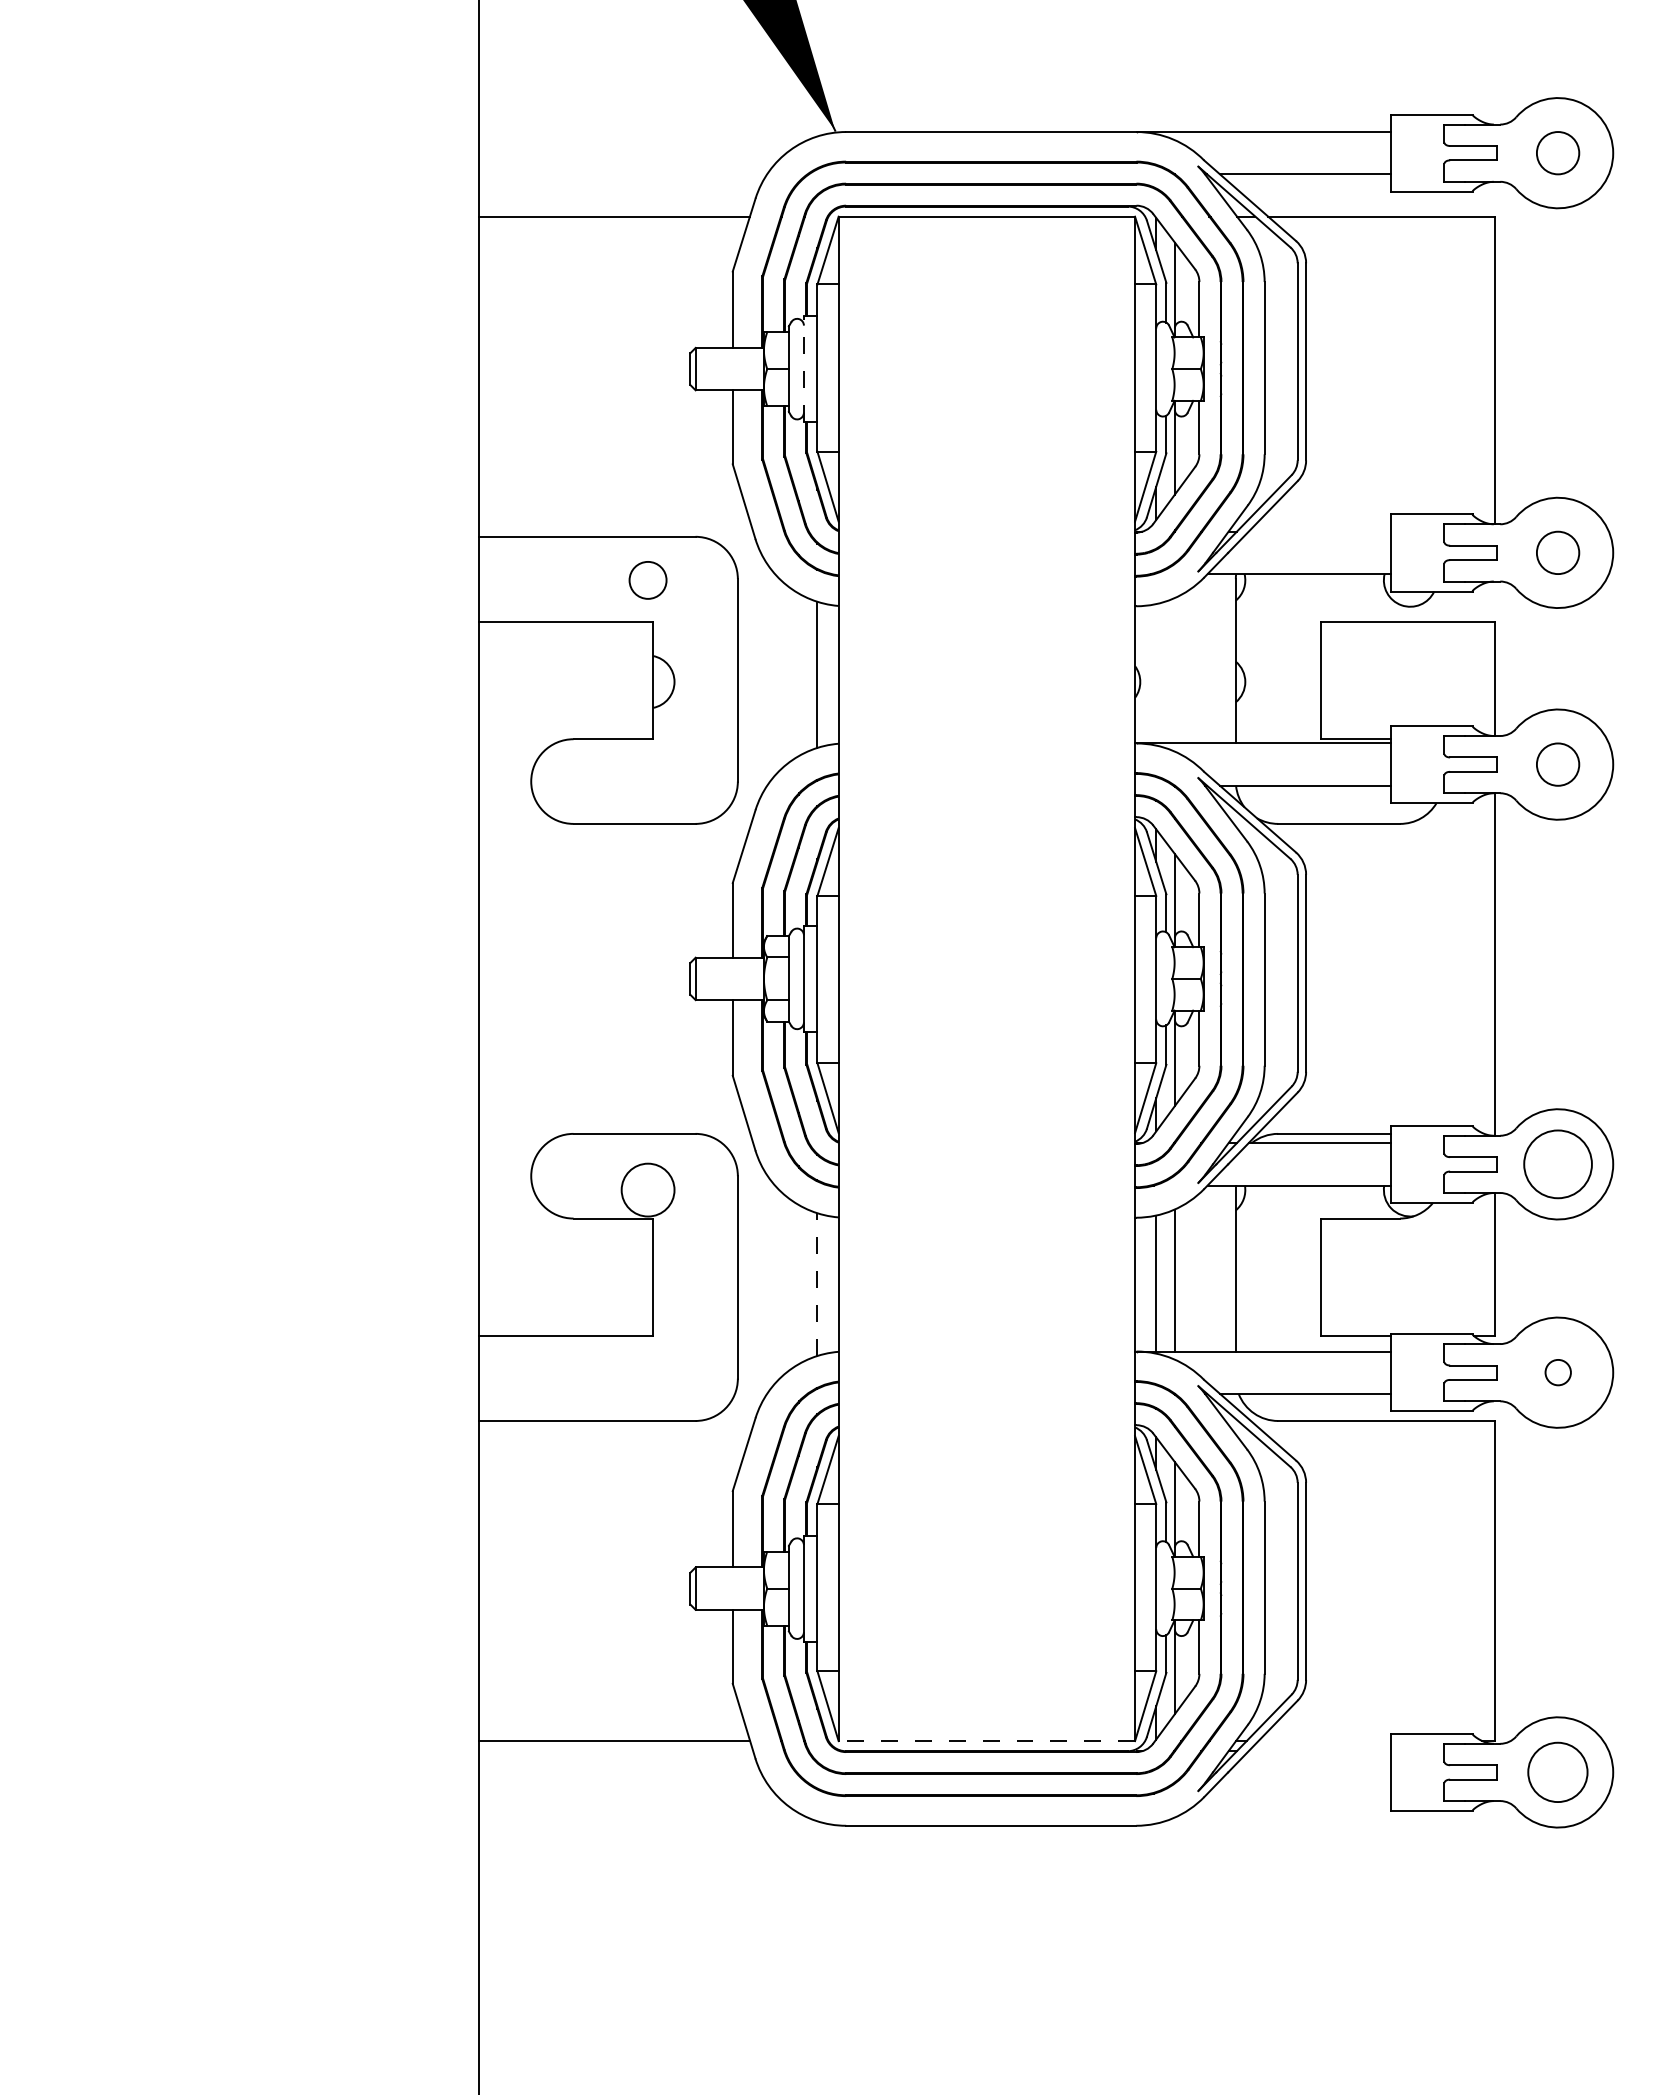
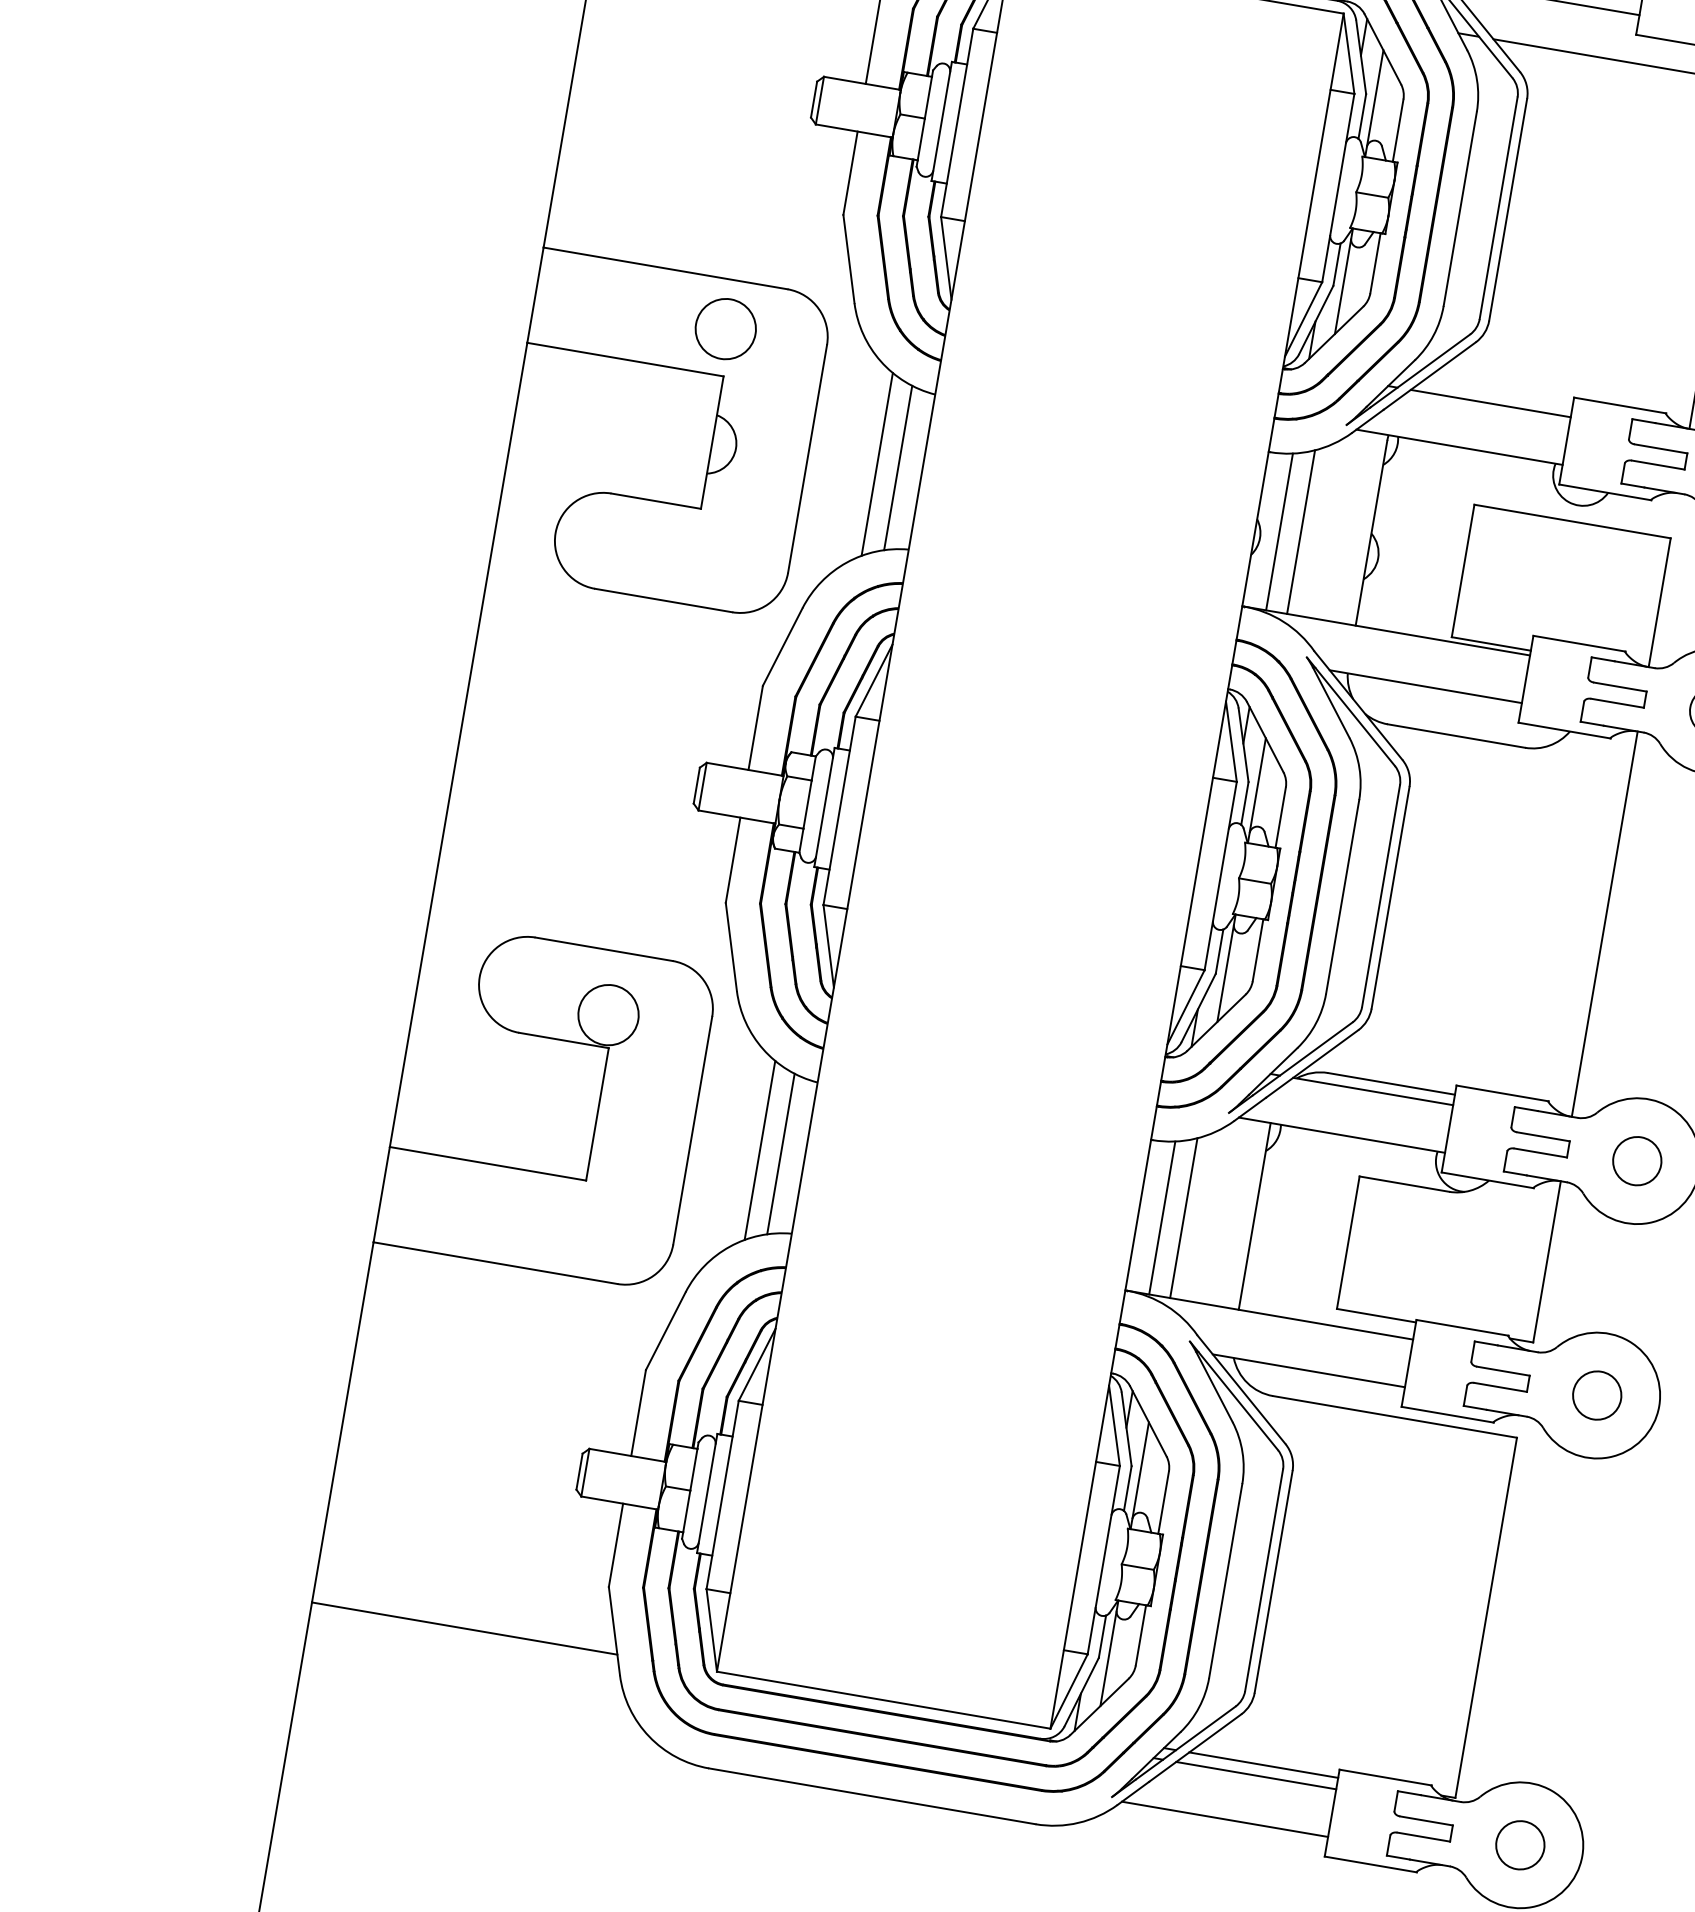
line: (803, 369) -> (941, 121), dashed -> solid
line: (1319, 531) -> (1490, 403), added
circle: (647, 580) -> (725, 329), size x1.43
line: (1174, 670) -> (1300, 531), added
line: (1156, 673) -> (1279, 531), added
line: (798, 674) -> (876, 463), added
circle: (1557, 1164) -> (1636, 1161), size x0.62
line: (798, 1284) -> (759, 1150), added
line: (817, 1284) -> (780, 1153), dashed -> solid
circle: (1558, 1372) -> (1597, 1395), size x1.67
line: (986, 1741) -> (883, 1700), dashed -> solid
line: (1324, 1741) -> (1263, 1765), added
line: (1319, 1751) -> (1255, 1775), added
circle: (1558, 1772) -> (1520, 1845), size x0.71
line: (1298, 1793) -> (1224, 1819), added

